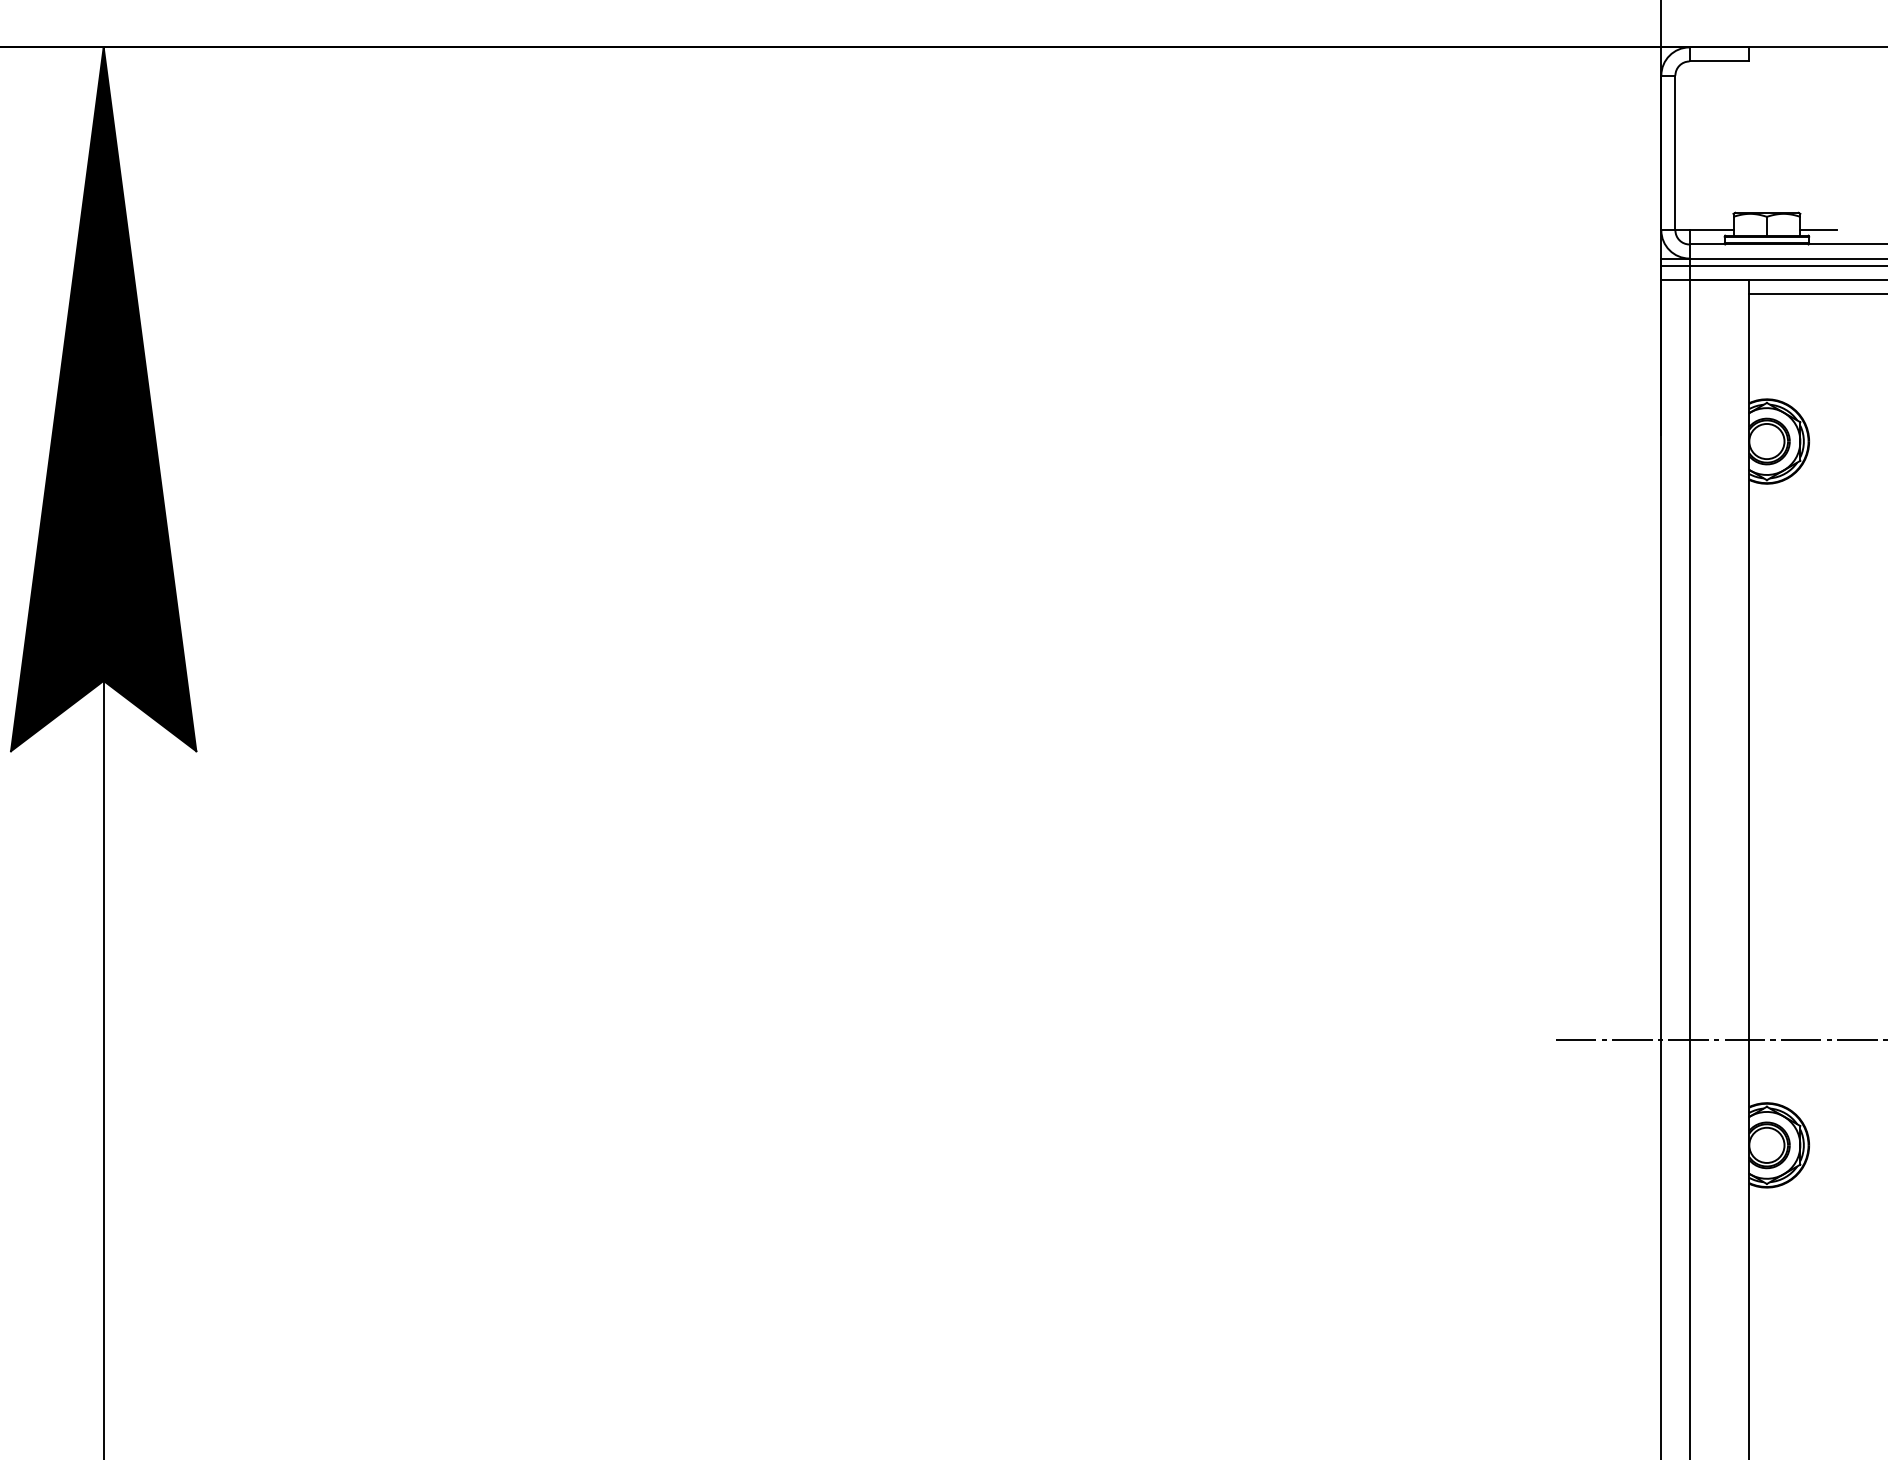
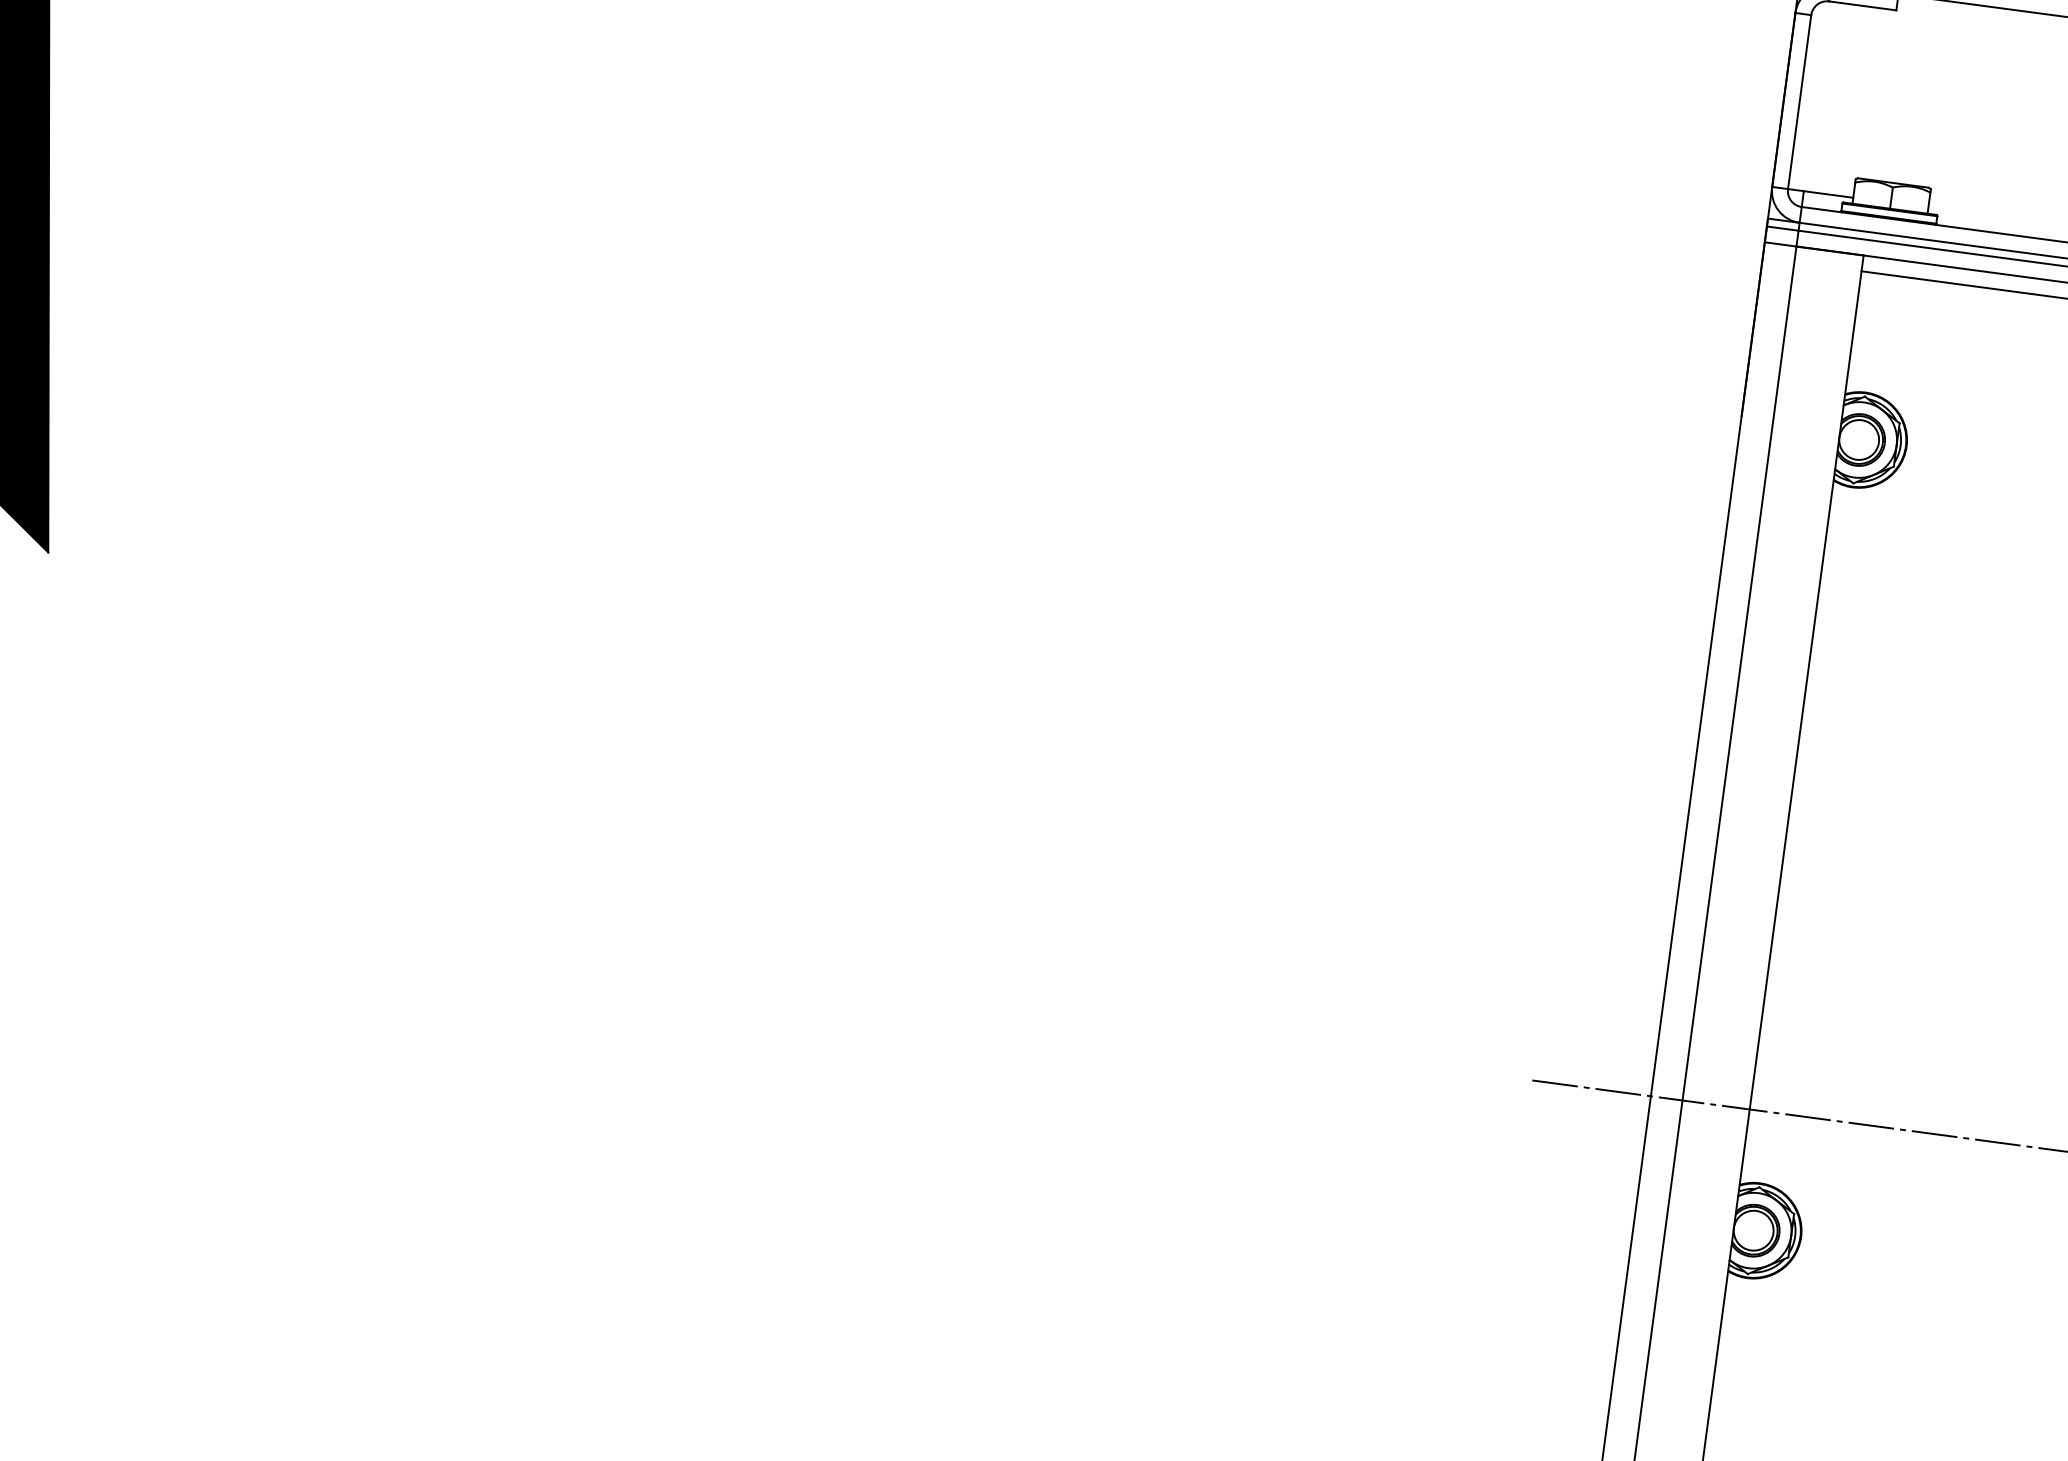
line: (1818, 230) -> (1948, 210), removed

